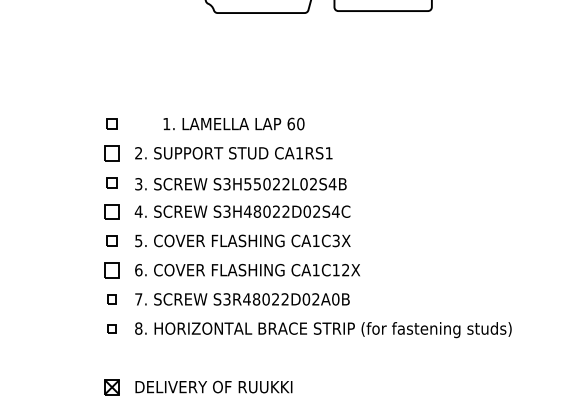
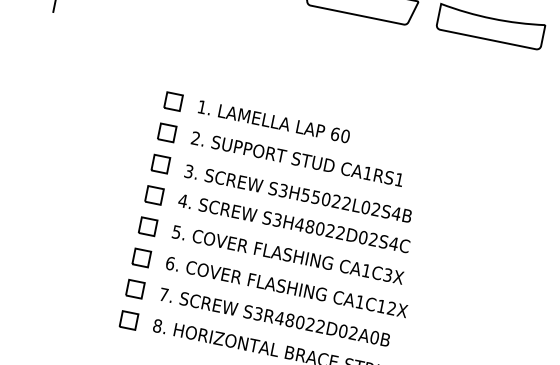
text: (233, 123) -> (273, 121), moved
part: (111, 124) -> (172, 101), size x1.43
part: (111, 182) -> (160, 163), size x1.43
part: (111, 241) -> (147, 226), size x1.43
part: (111, 299) -> (134, 288), size x1.67
part: (111, 328) -> (128, 319), size x1.67

